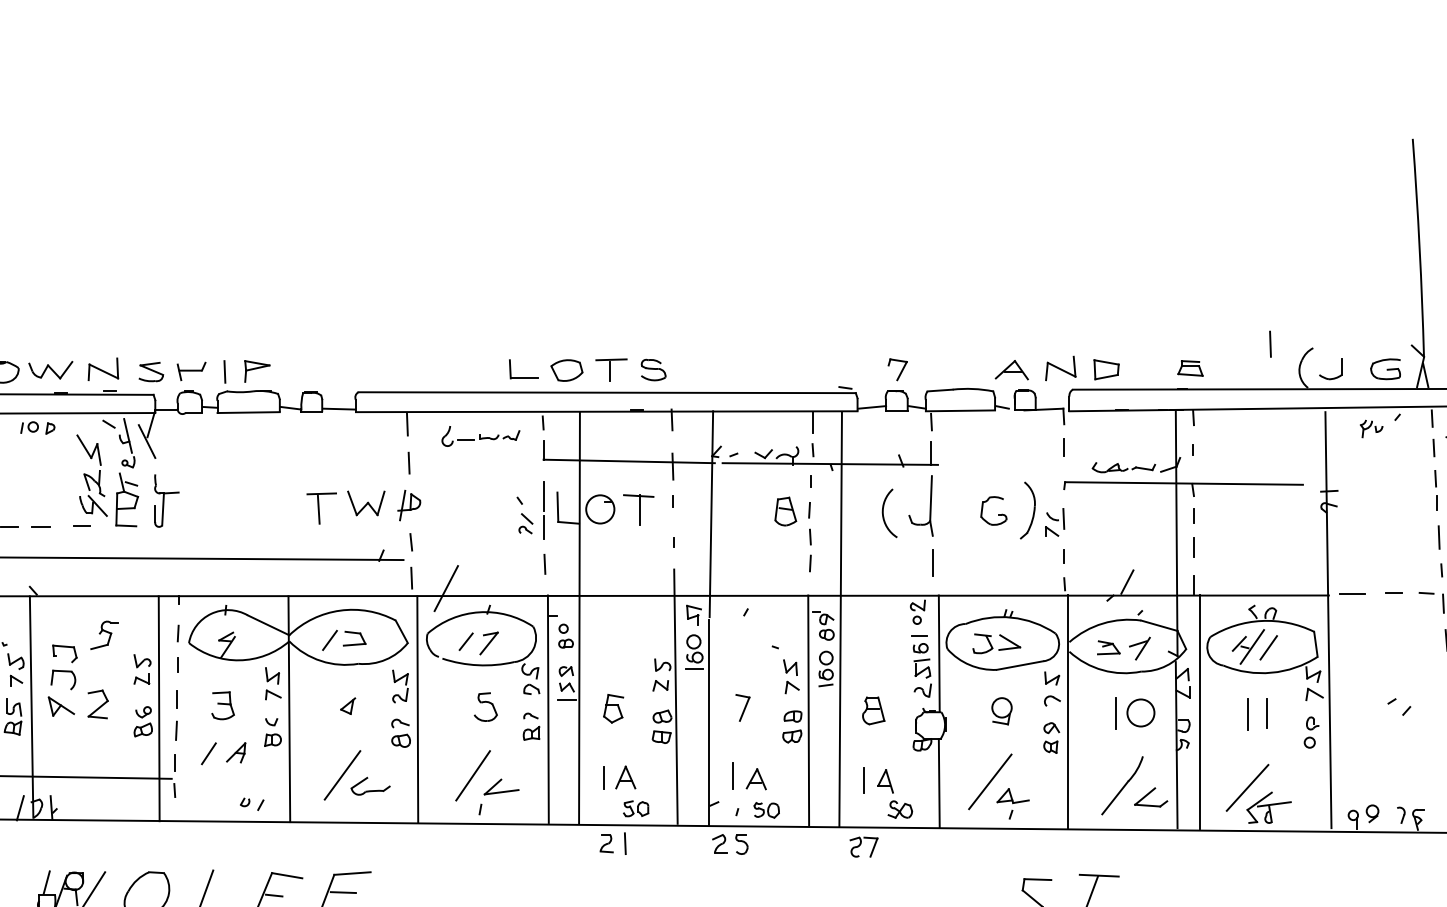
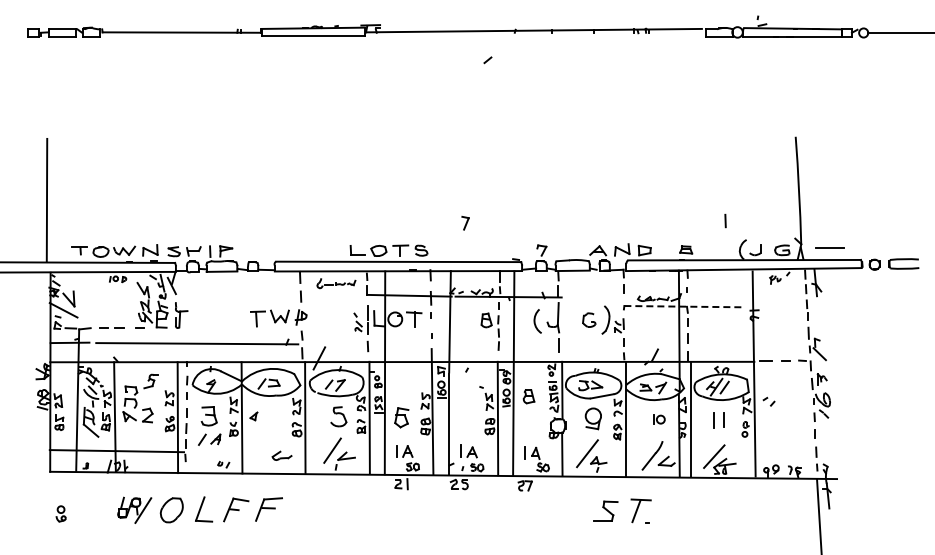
line: (1270, 343) -> (725, 220), moved
line: (1183, 483) -> (682, 306), solid -> dashed
part: (223, 704) -> (209, 415), size x1.4
part: (347, 706) -> (253, 416), moved
part: (485, 706) -> (338, 416), size x1.4
part: (1398, 706) -> (768, 401), moved
part: (612, 708) -> (401, 417), size x1.4
part: (742, 708) -> (465, 223), moved
part: (872, 710) -> (528, 396), moved
part: (1000, 710) -> (592, 418), size x1.6
part: (1136, 712) -> (659, 419), size x0.6
line: (341, 775) -> (267, 450), removed

